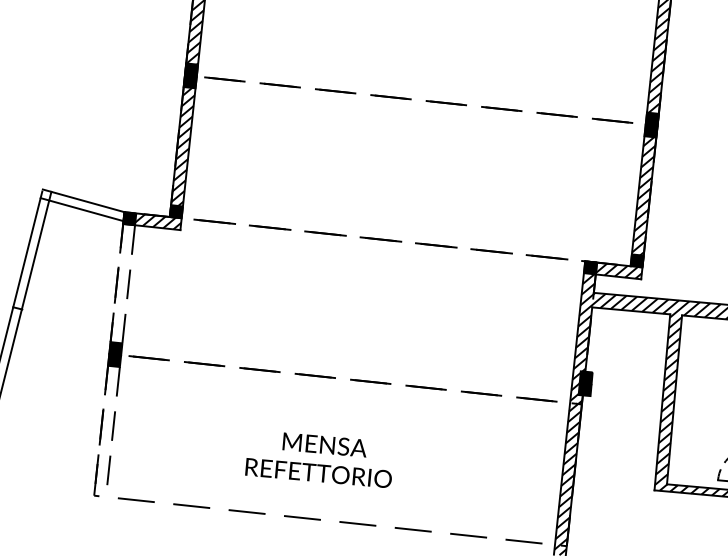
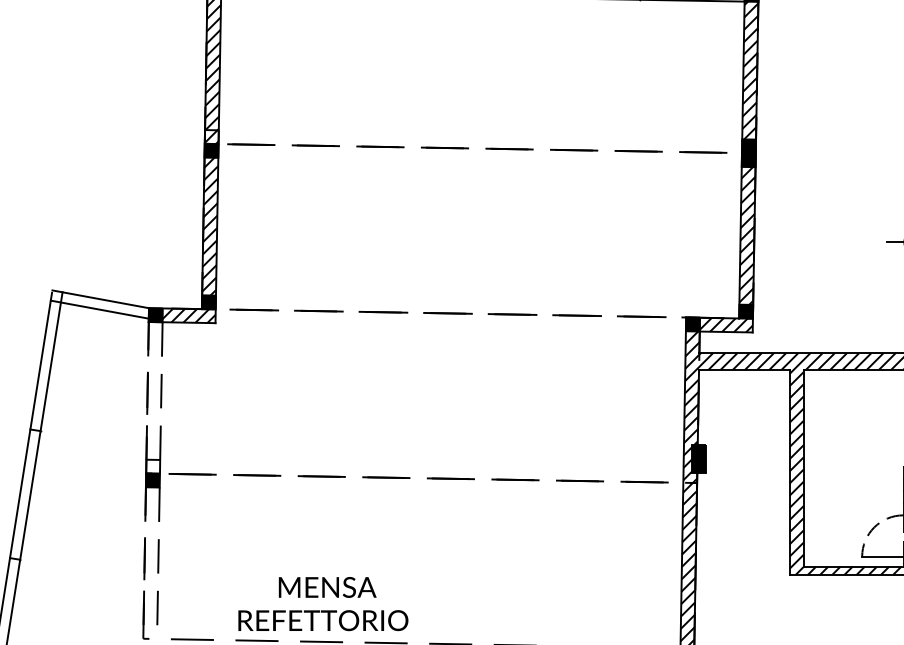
fill: (191, 70) -> (211, 137), removed
fill: (116, 348) -> (153, 466), removed
text: (320, 459) -> (323, 604), moved

